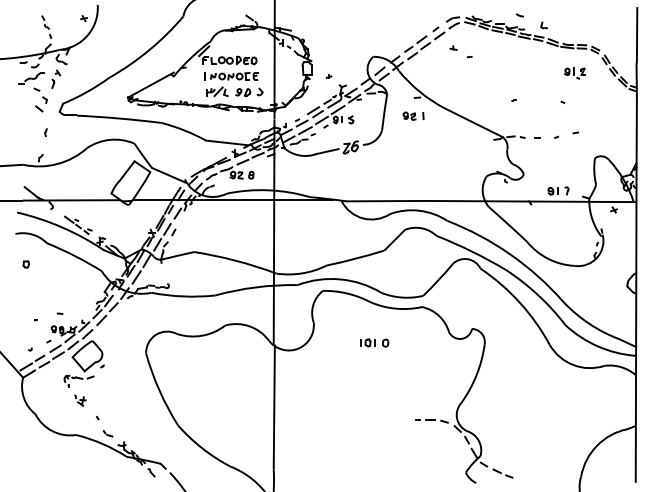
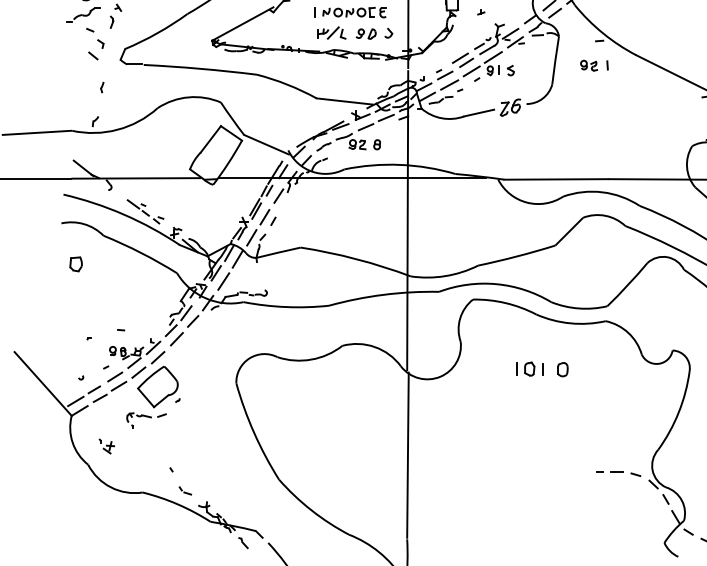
part: (25, 264) -> (74, 264), size x1.6
part: (374, 342) -> (542, 368), size x1.4
part: (80, 400) -> (106, 446), moved

